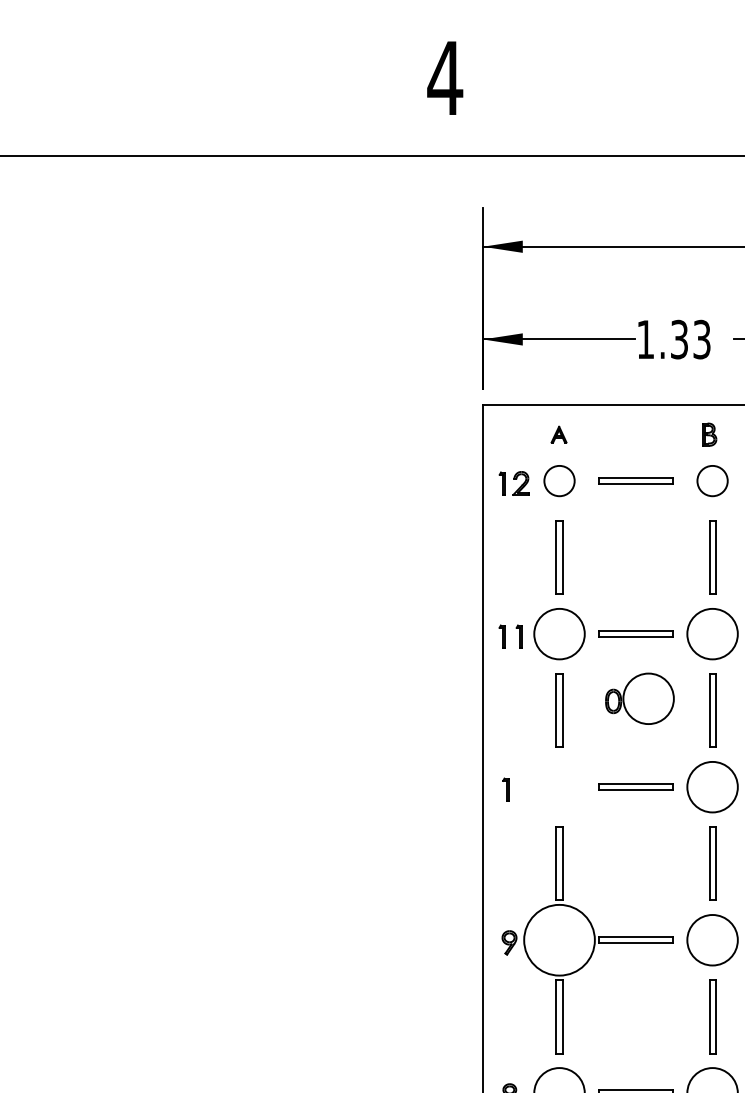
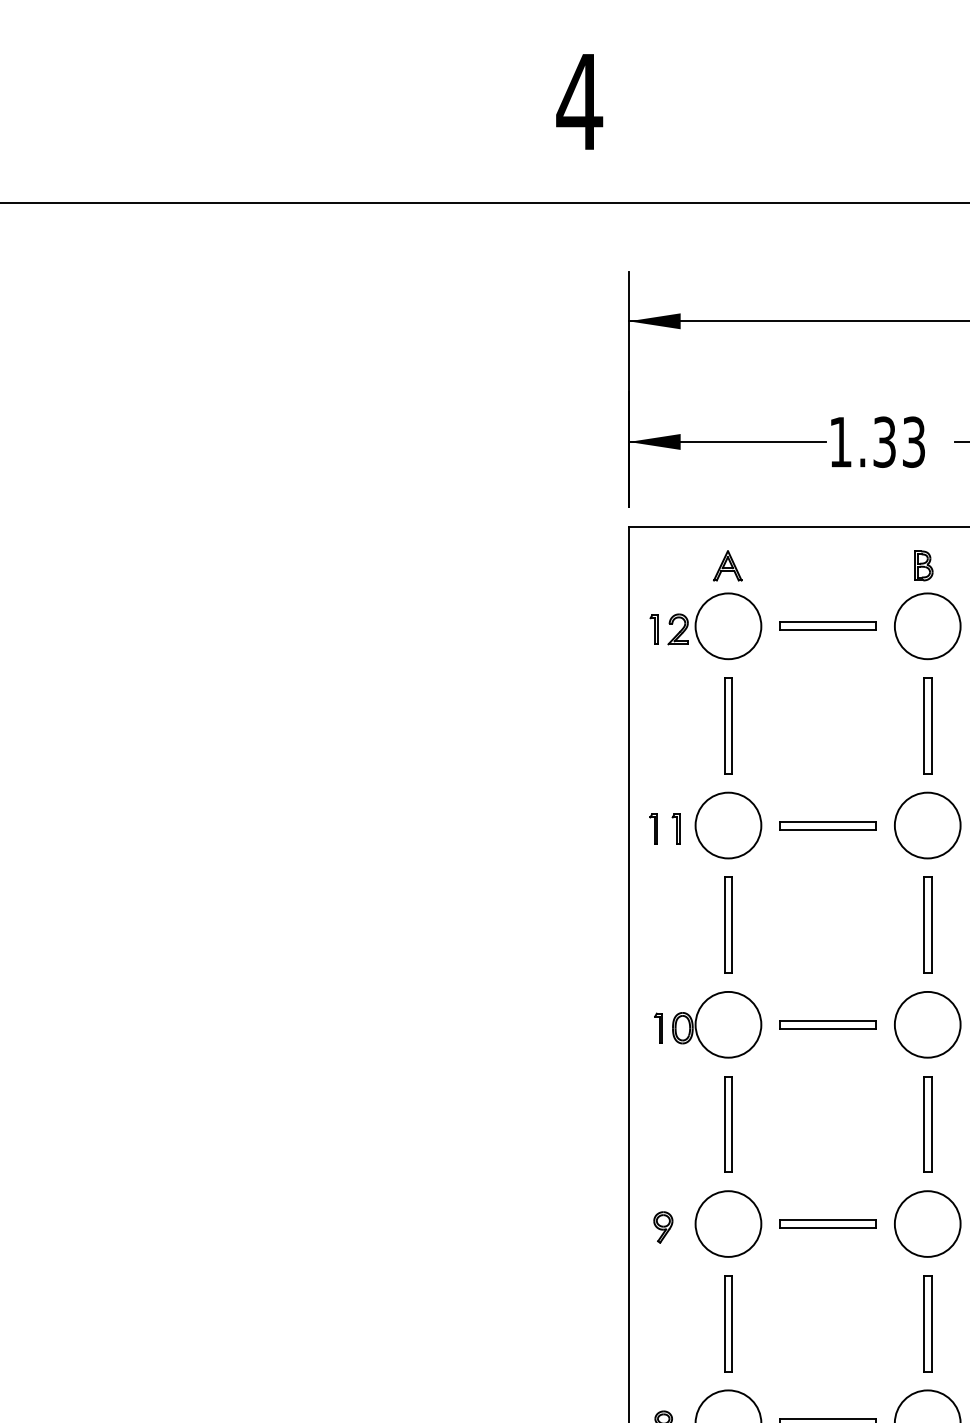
part: (558, 434) -> (727, 565), size x1.43
circle: (559, 481) -> (728, 626), size x1.67
circle: (712, 481) -> (927, 626), size x1.67
part: (640, 698) -> (717, 1024), moved
circle: (559, 939) -> (728, 1223), size x0.71

